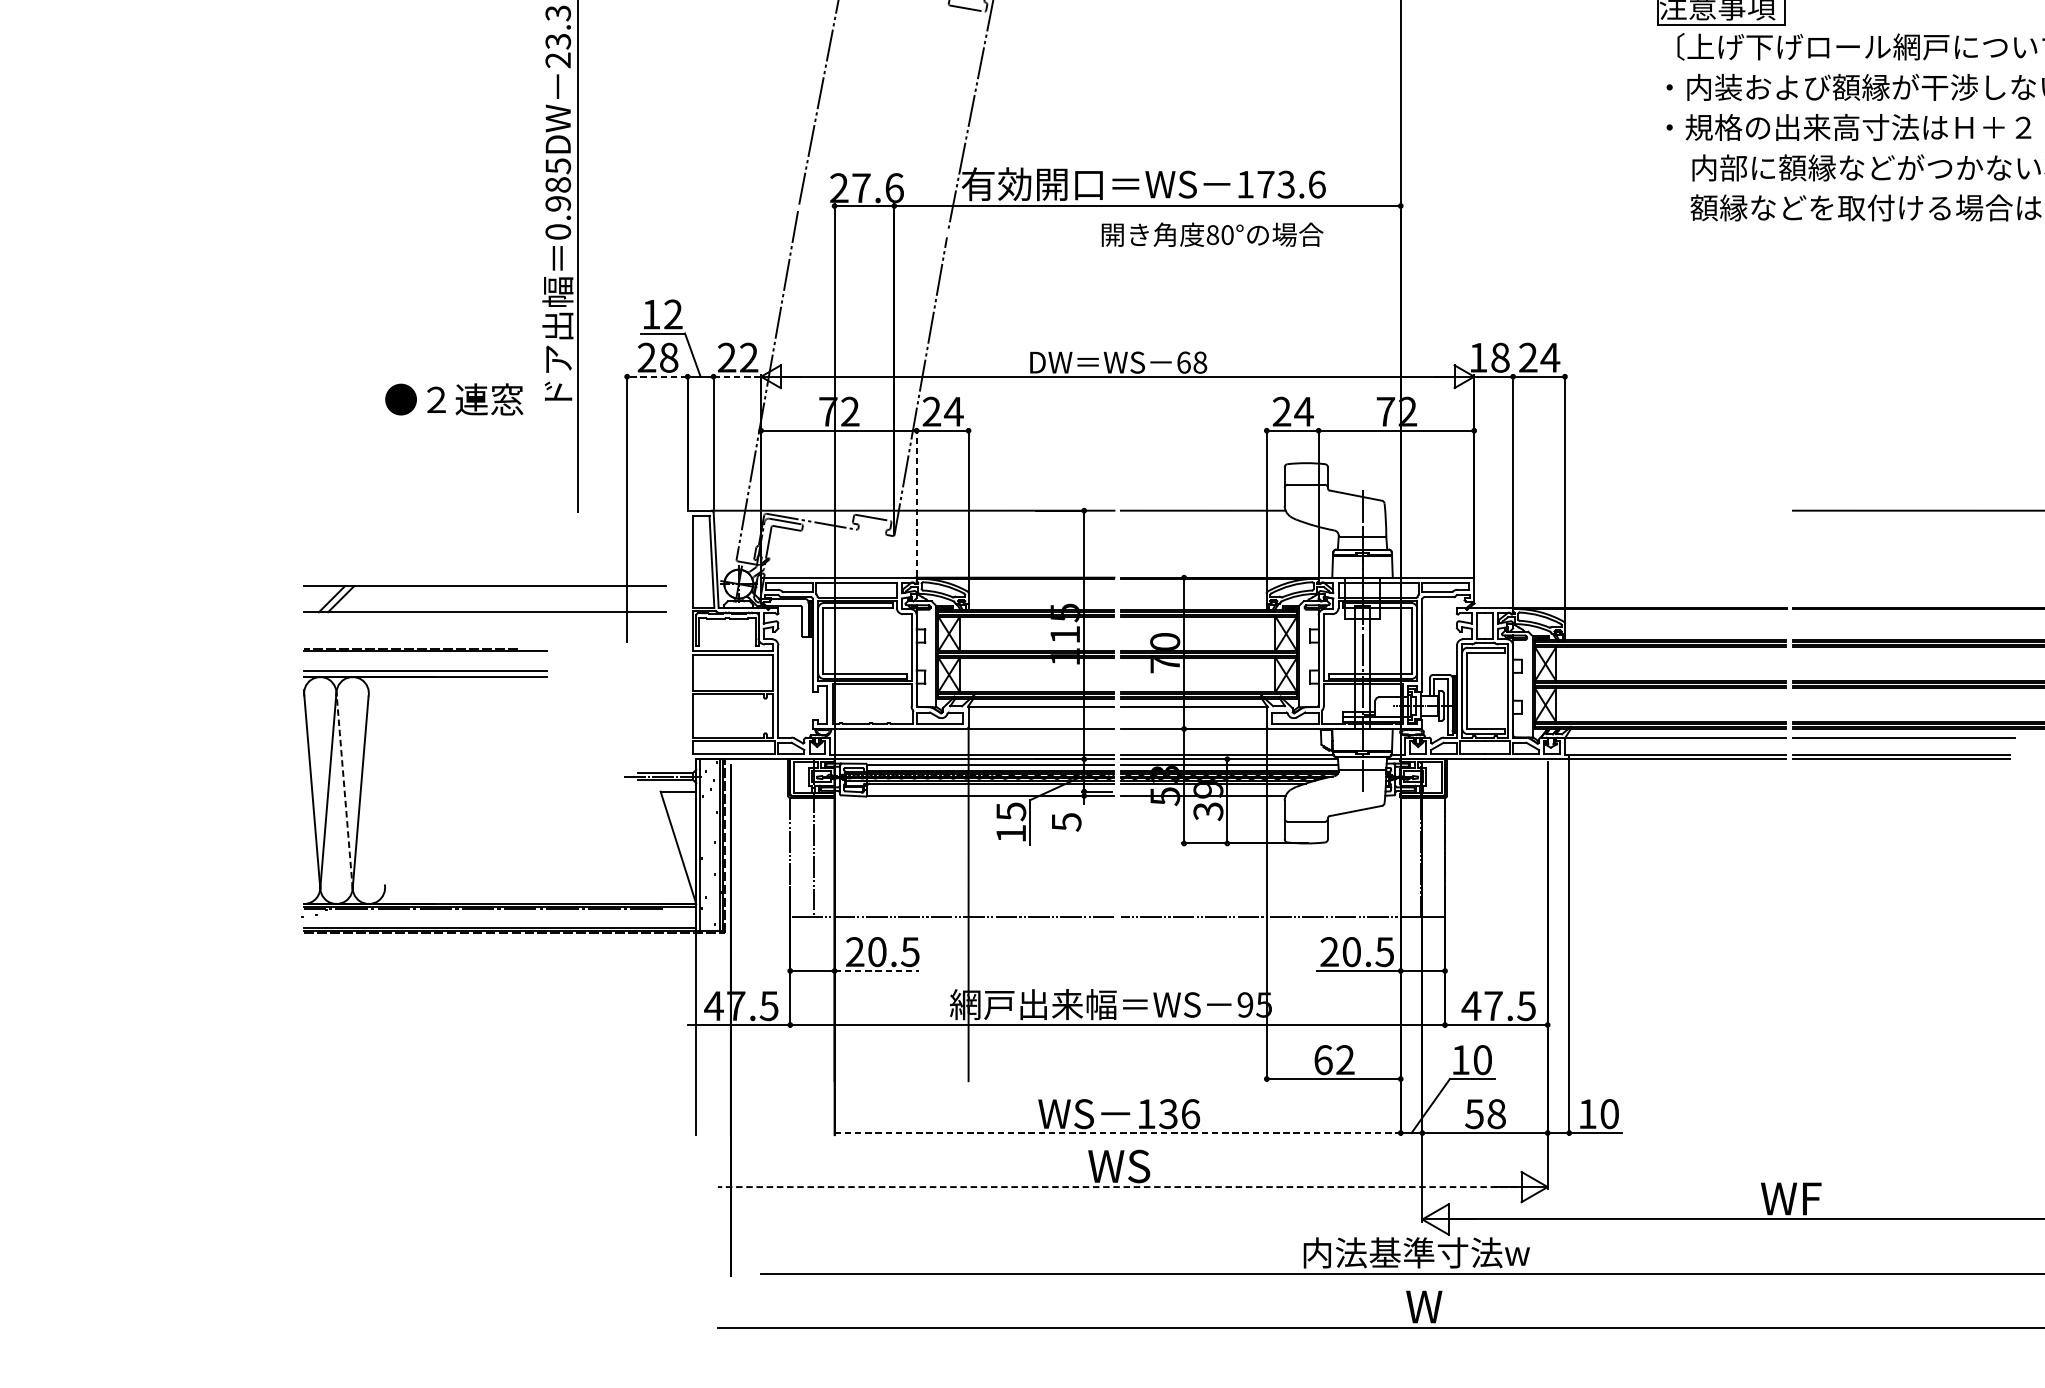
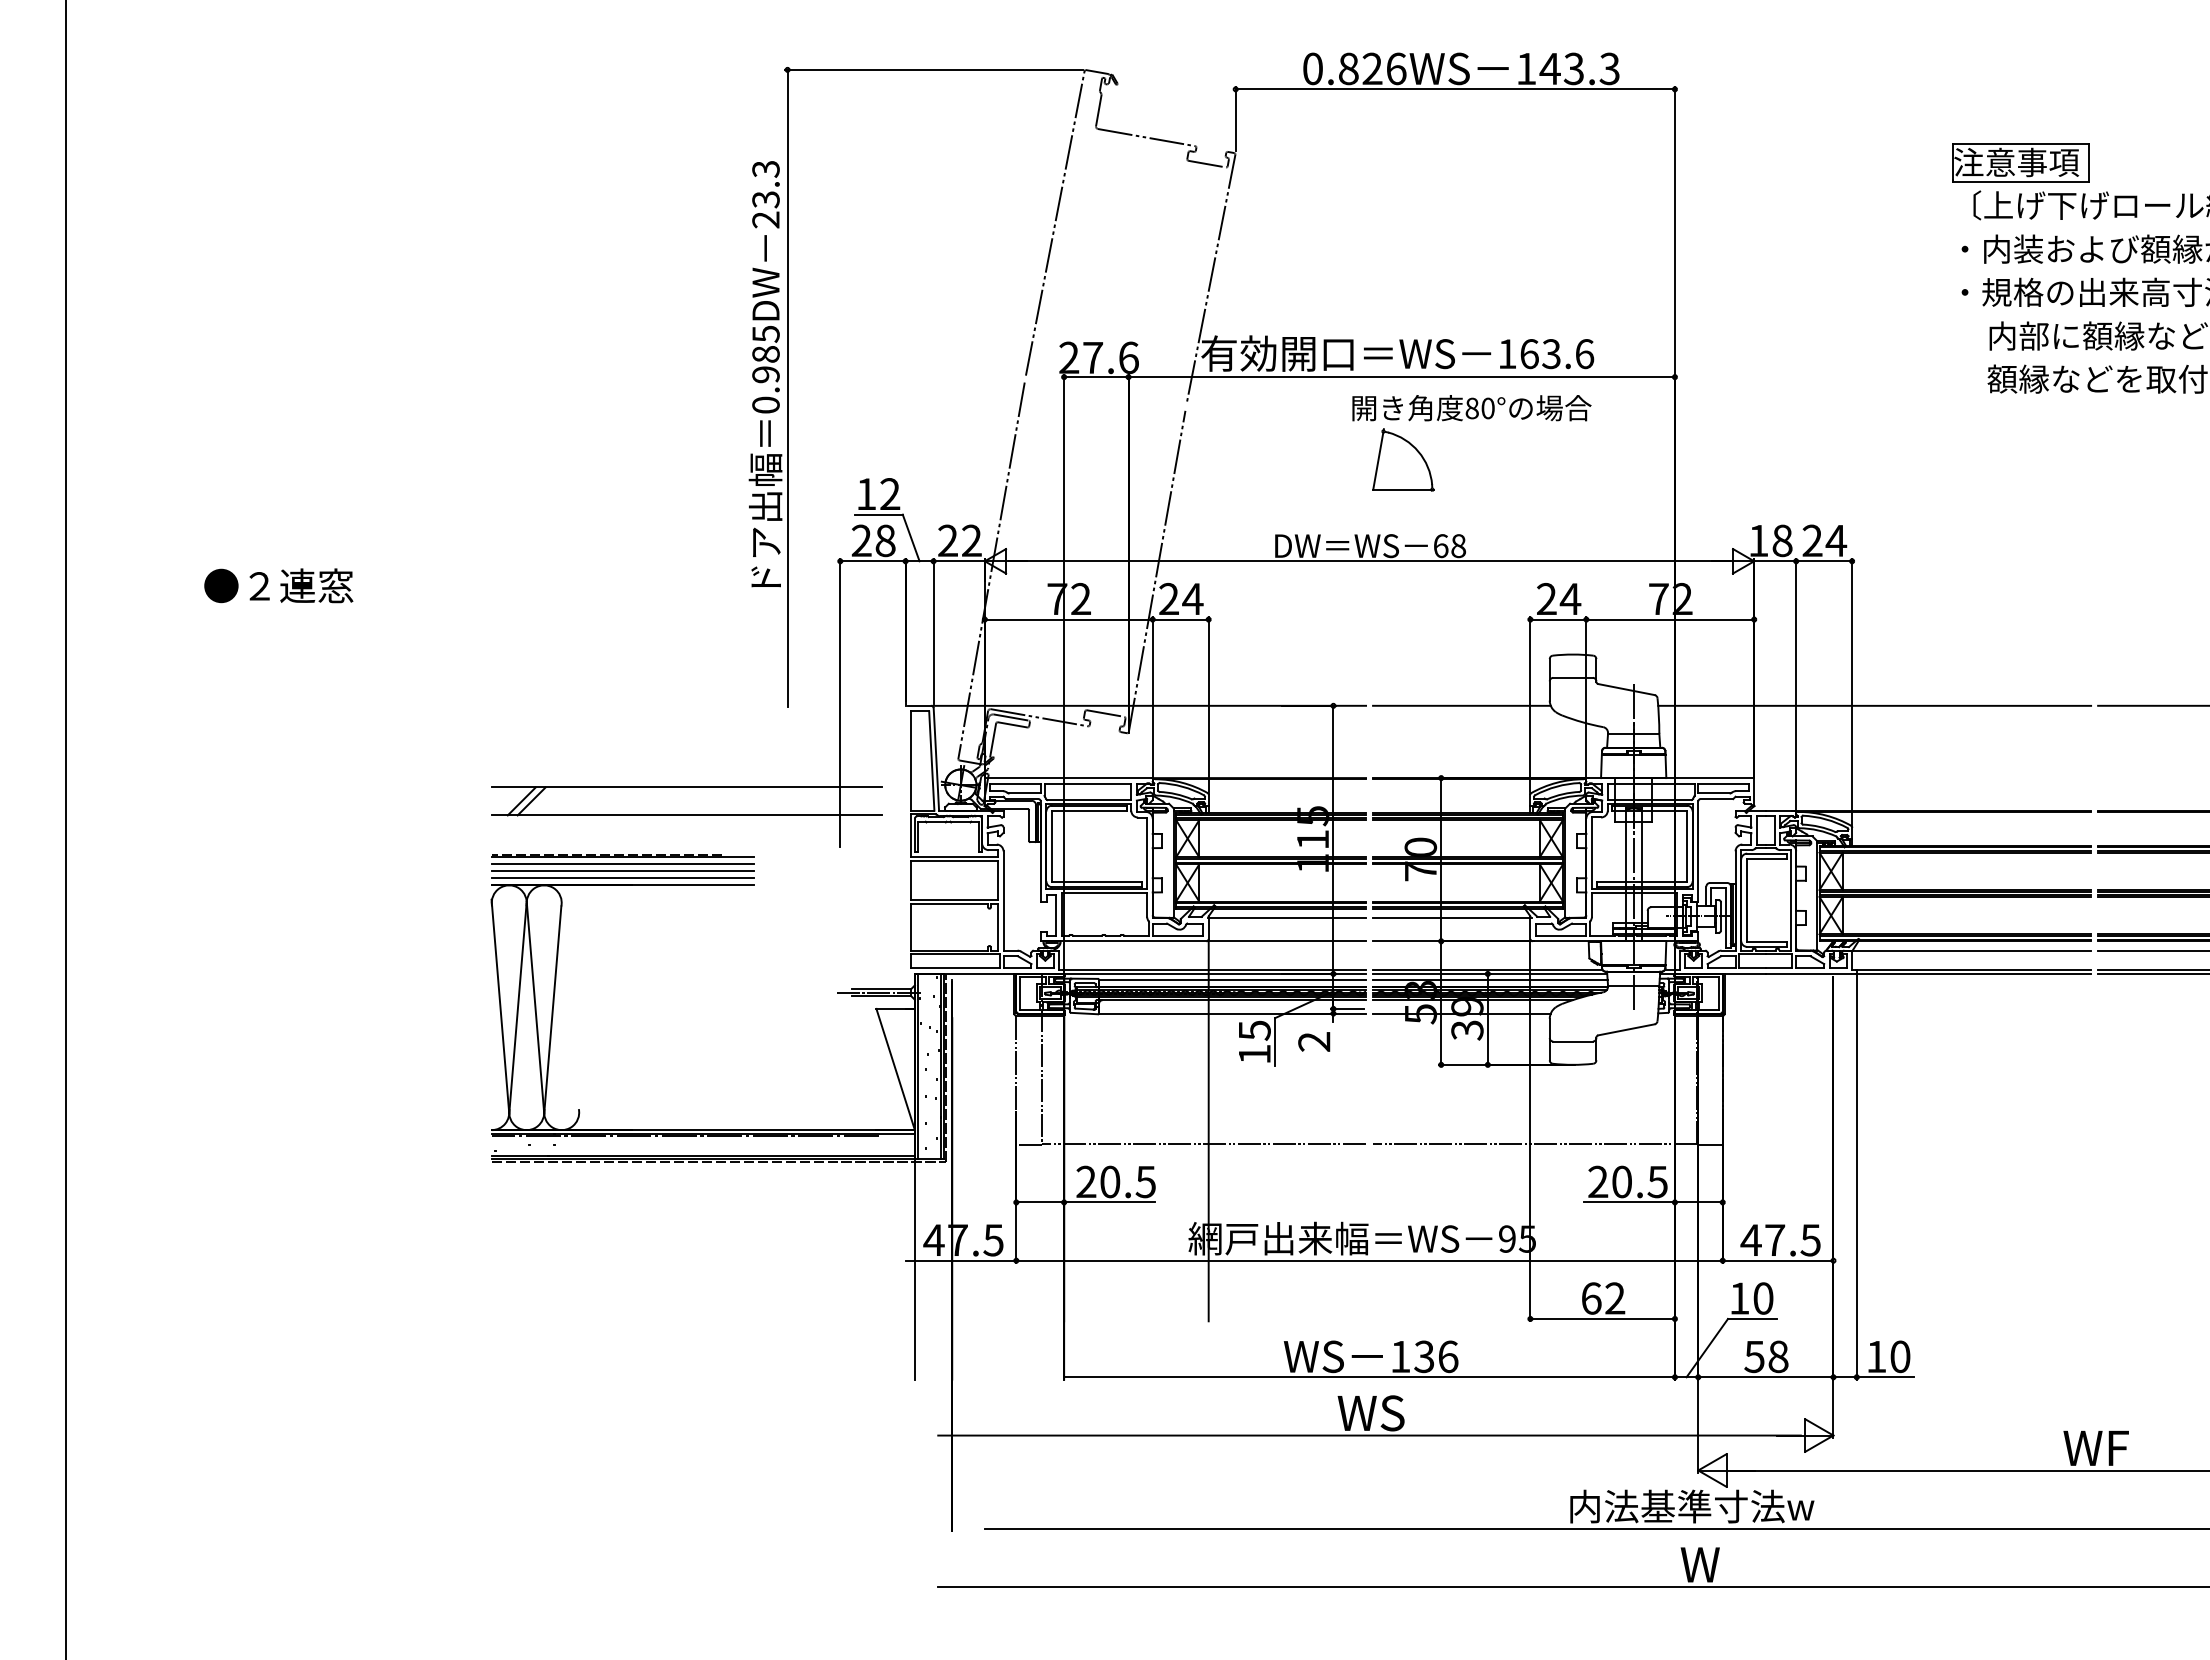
text: (1265, 185) -> (1529, 354), 173.6 -> 163.6
part: (1149, 282) -> (1403, 459), added
line: (656, 376) -> (872, 561), dashed -> solid
line: (737, 376) -> (959, 561), dashed -> solid
text: (453, 399) -> (278, 585), moved
line: (916, 502) -> (1152, 697), dashed -> solid
line: (1585, 510) -> (1874, 705), added
line: (425, 657) -> (622, 864), added
line: (425, 664) -> (622, 871), added
line: (344, 790) -> (535, 1007), dashed -> solid
text: (1066, 822) -> (1314, 1042), 5 -> 2
line: (877, 971) -> (1110, 1202), dashed -> solid
line: (1118, 1133) -> (1370, 1377), dashed -> solid
line: (1117, 1187) -> (1369, 1435), dashed -> solid

